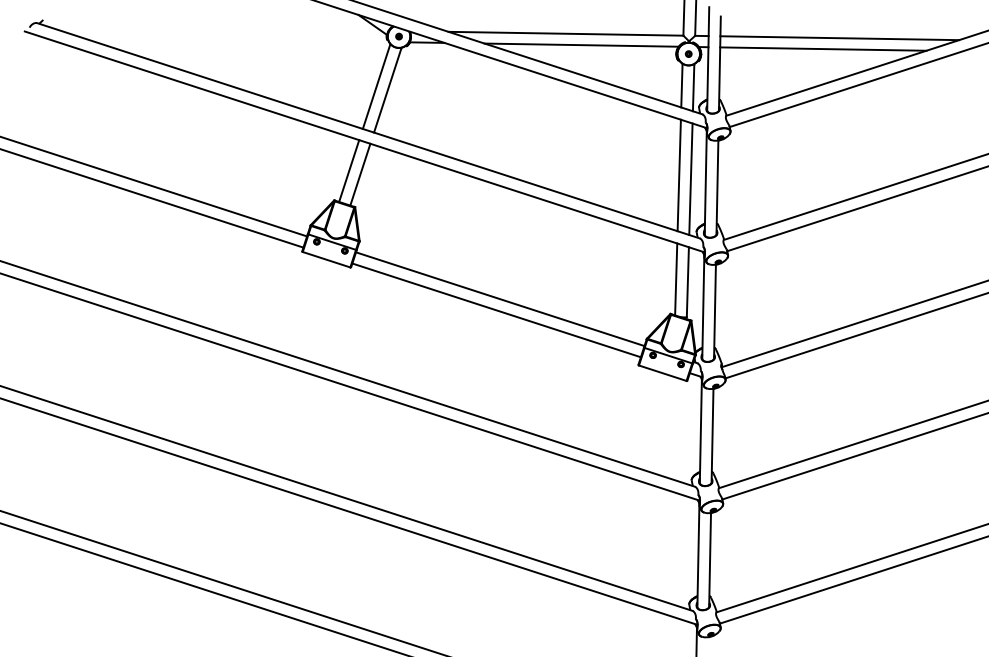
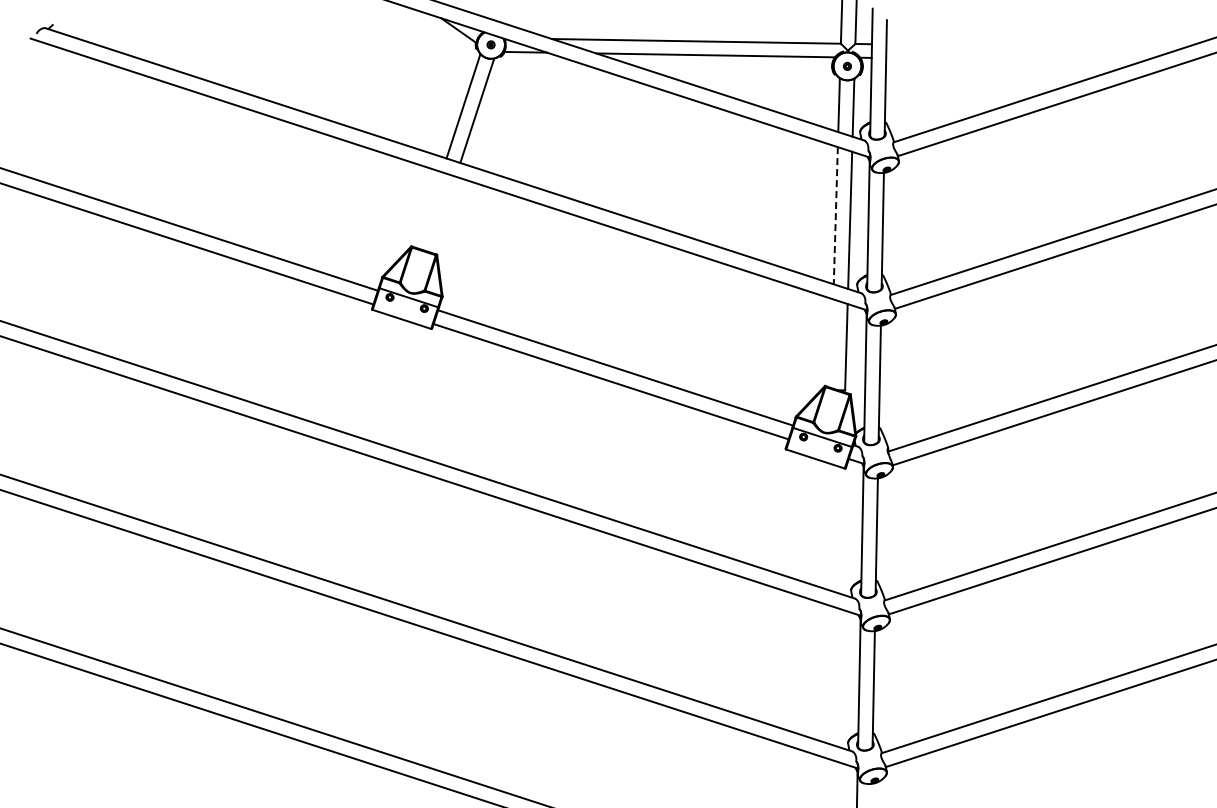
line: (839, 37) -> (1033, 46), removed
line: (823, 49) -> (1013, 60), removed
line: (349, 171) -> (429, 210), removed
line: (360, 174) -> (443, 214), removed
line: (679, 175) -> (835, 215), solid -> dashed
line: (675, 279) -> (831, 343), removed

